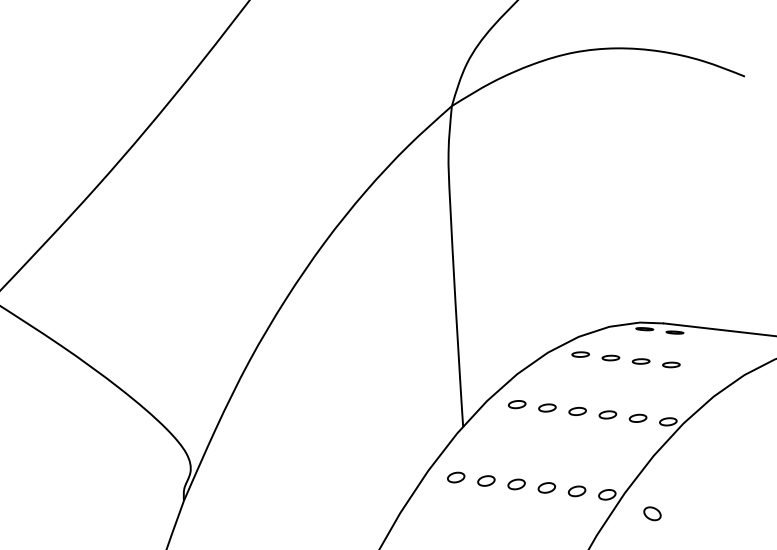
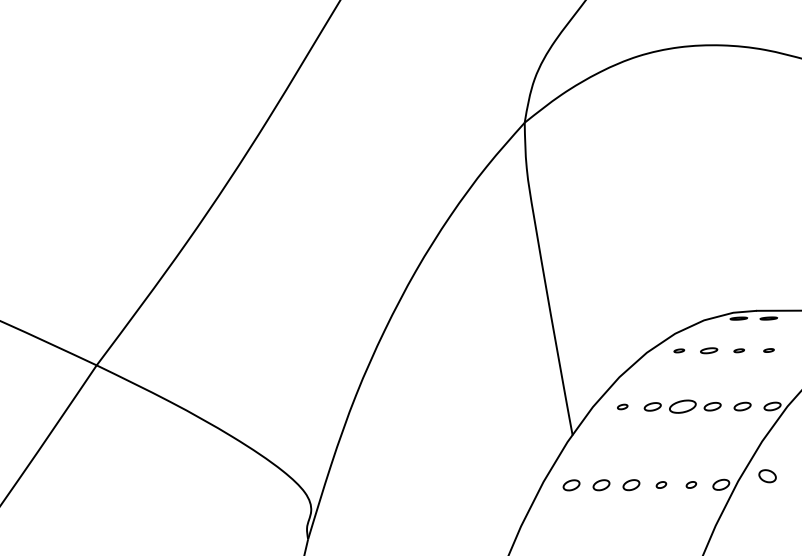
part: (581, 354) -> (679, 350), size x0.6
part: (641, 361) -> (739, 350), size x0.6
part: (670, 364) -> (768, 350), size x0.6
part: (516, 404) -> (622, 406), size x0.6
part: (577, 411) -> (682, 406), size x1.6
part: (547, 487) -> (661, 484), size x0.6
part: (577, 490) -> (691, 484), size x0.6
part: (652, 514) -> (767, 476), moved

